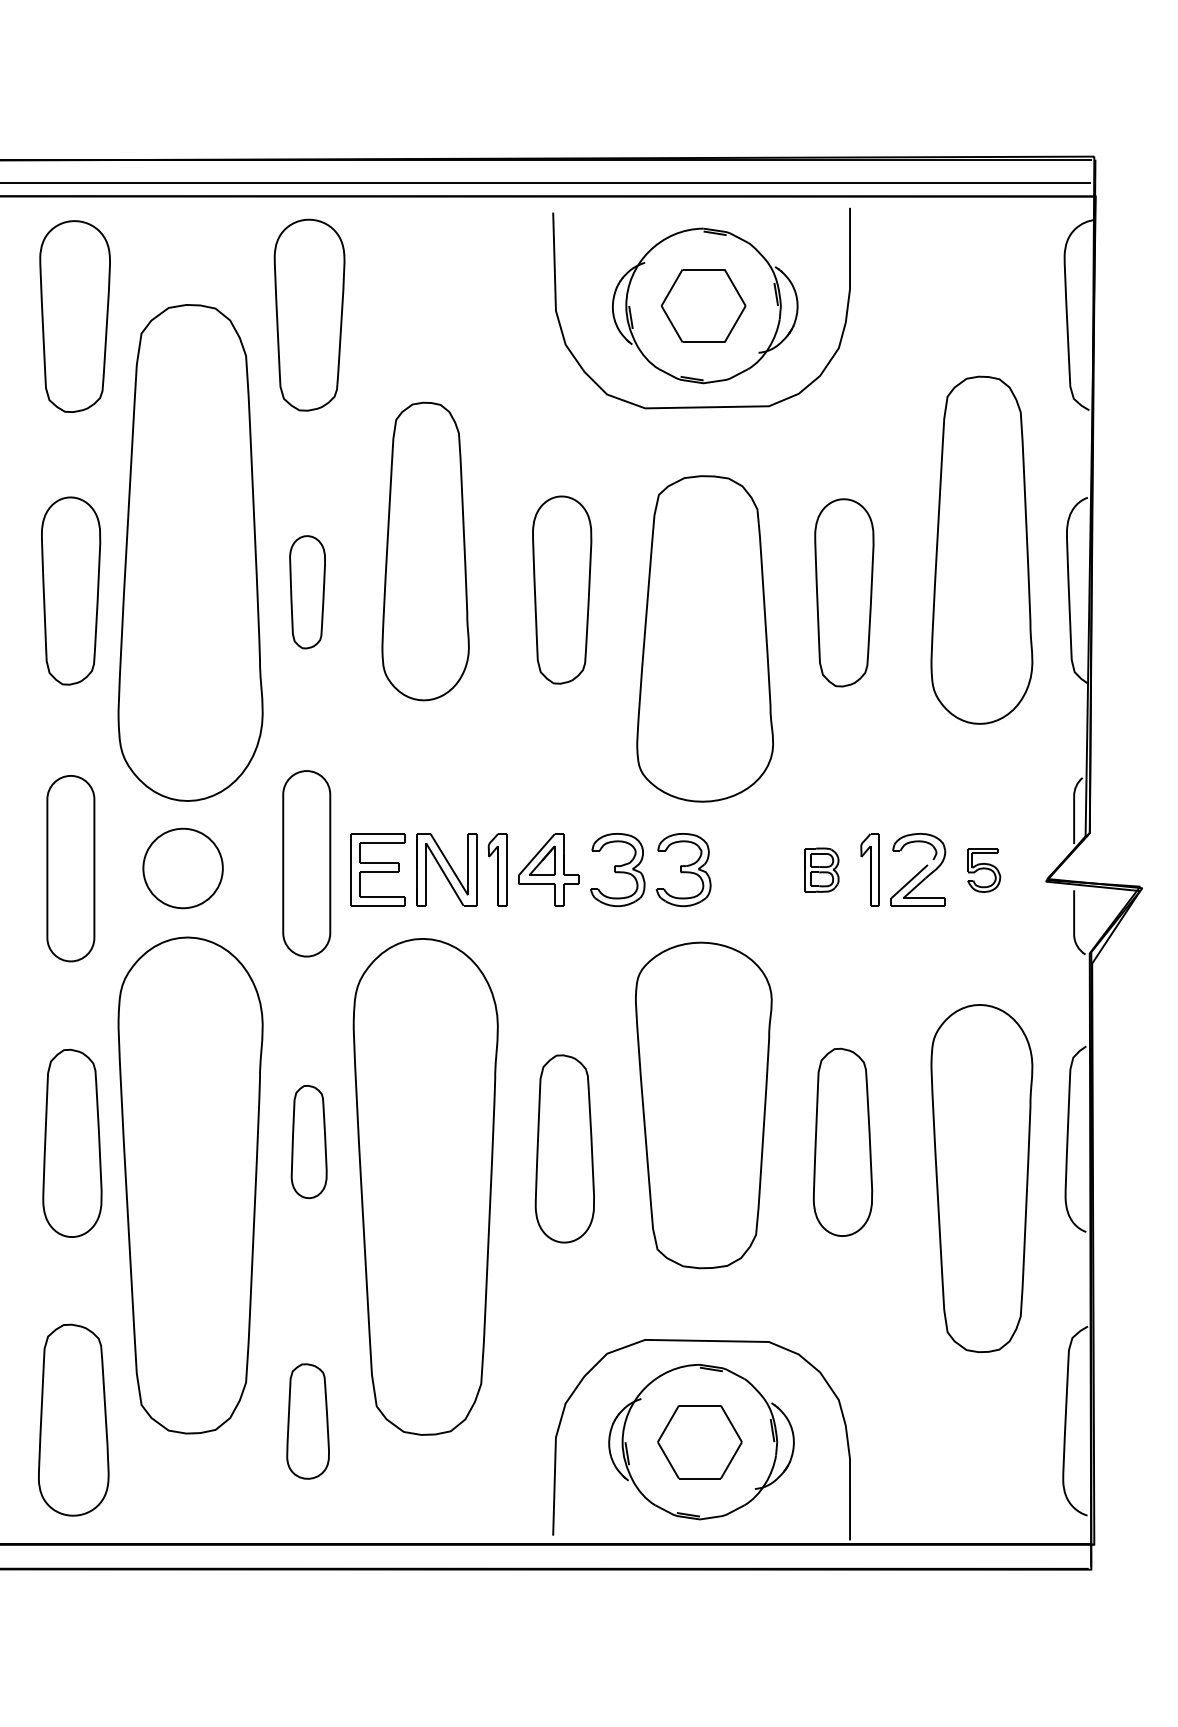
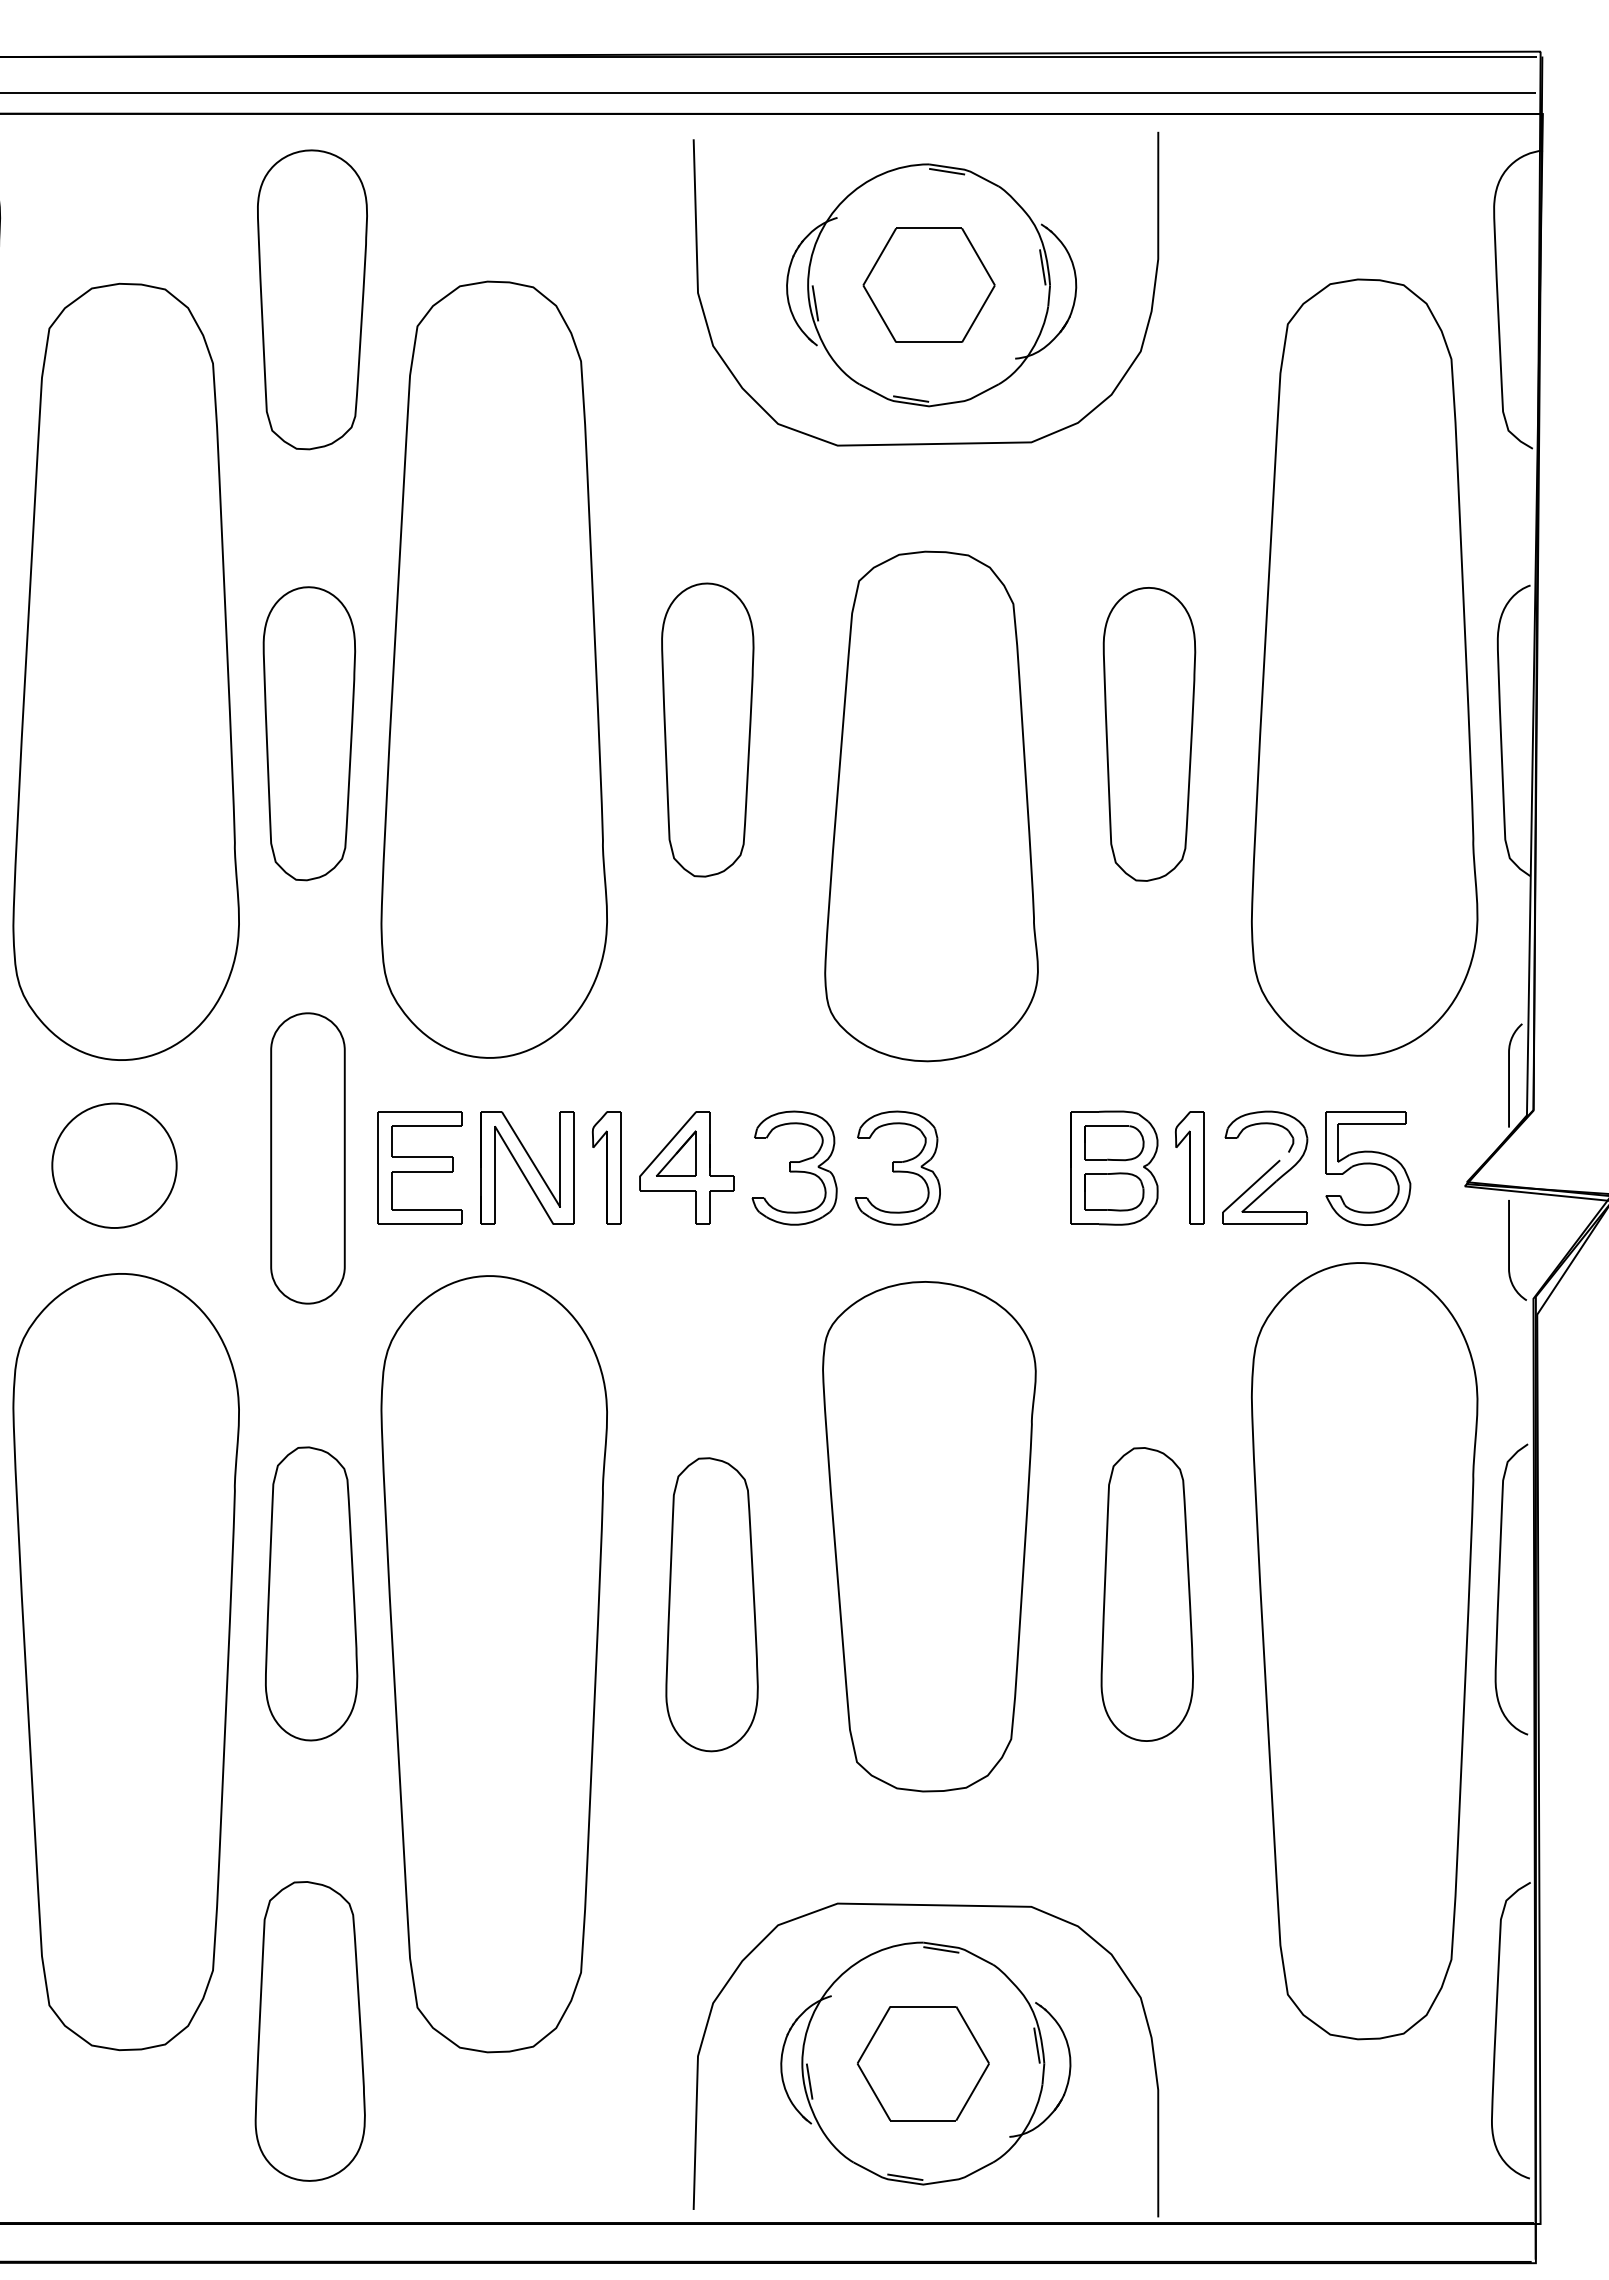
part: (981, 550) -> (1364, 668), size x1.43
part: (425, 551) -> (493, 669), size x1.67
part: (307, 591) -> (309, 732), size x1.67
part: (821, 870) -> (1113, 1168), size x1.67
part: (983, 870) -> (1367, 1168), size x1.67
part: (309, 1141) -> (312, 1593), size x1.67
part: (981, 1178) -> (1364, 1650), size x1.43
part: (307, 1421) -> (309, 2031), size x1.67

